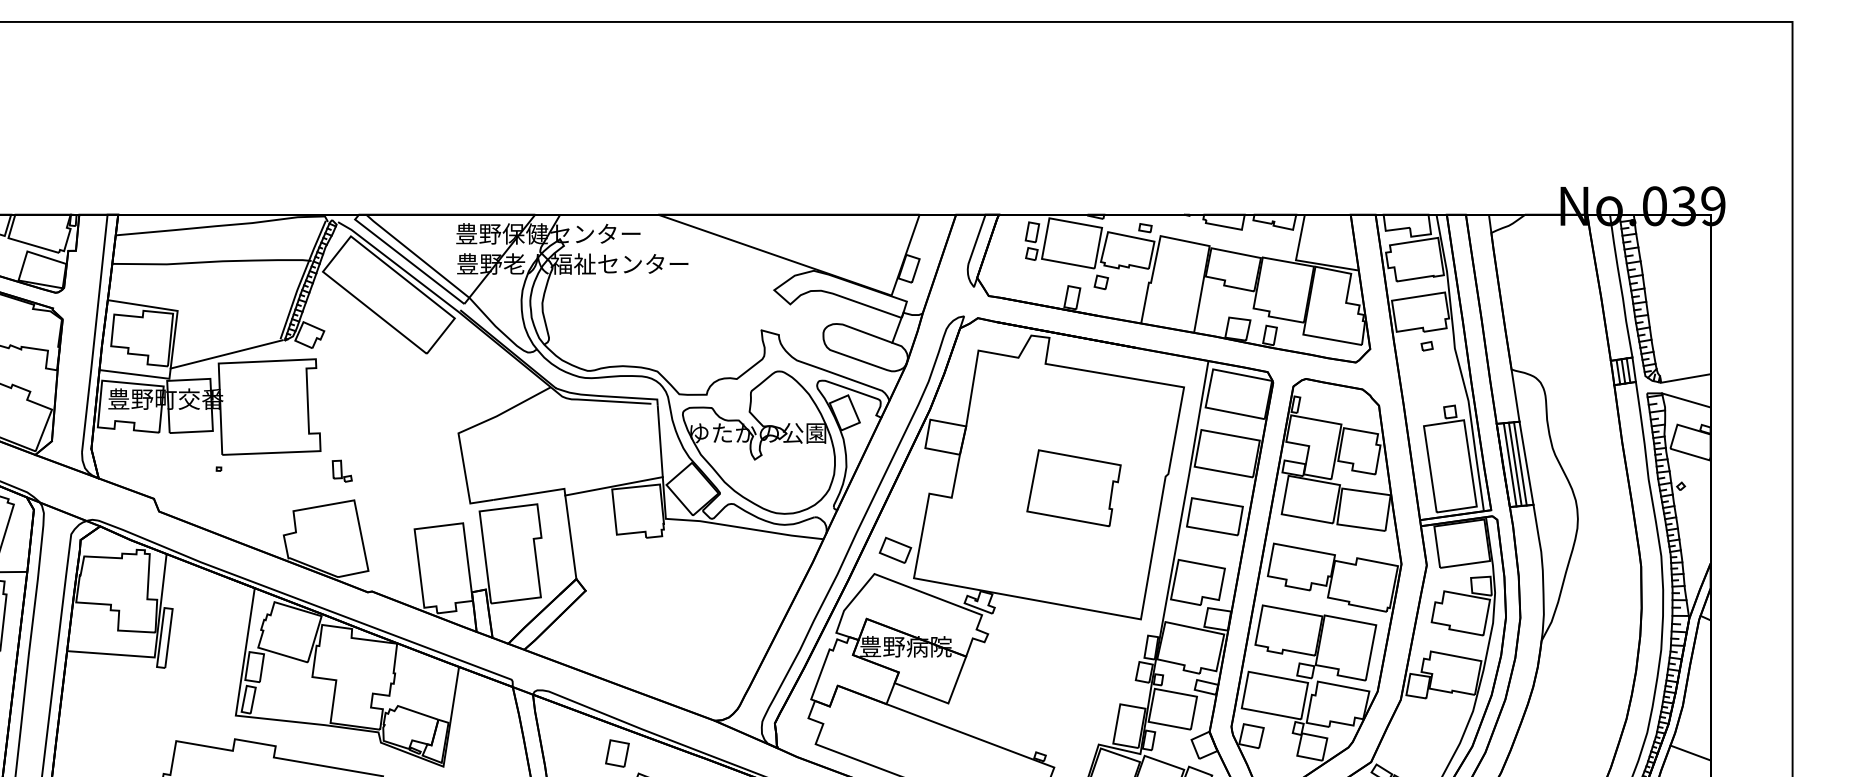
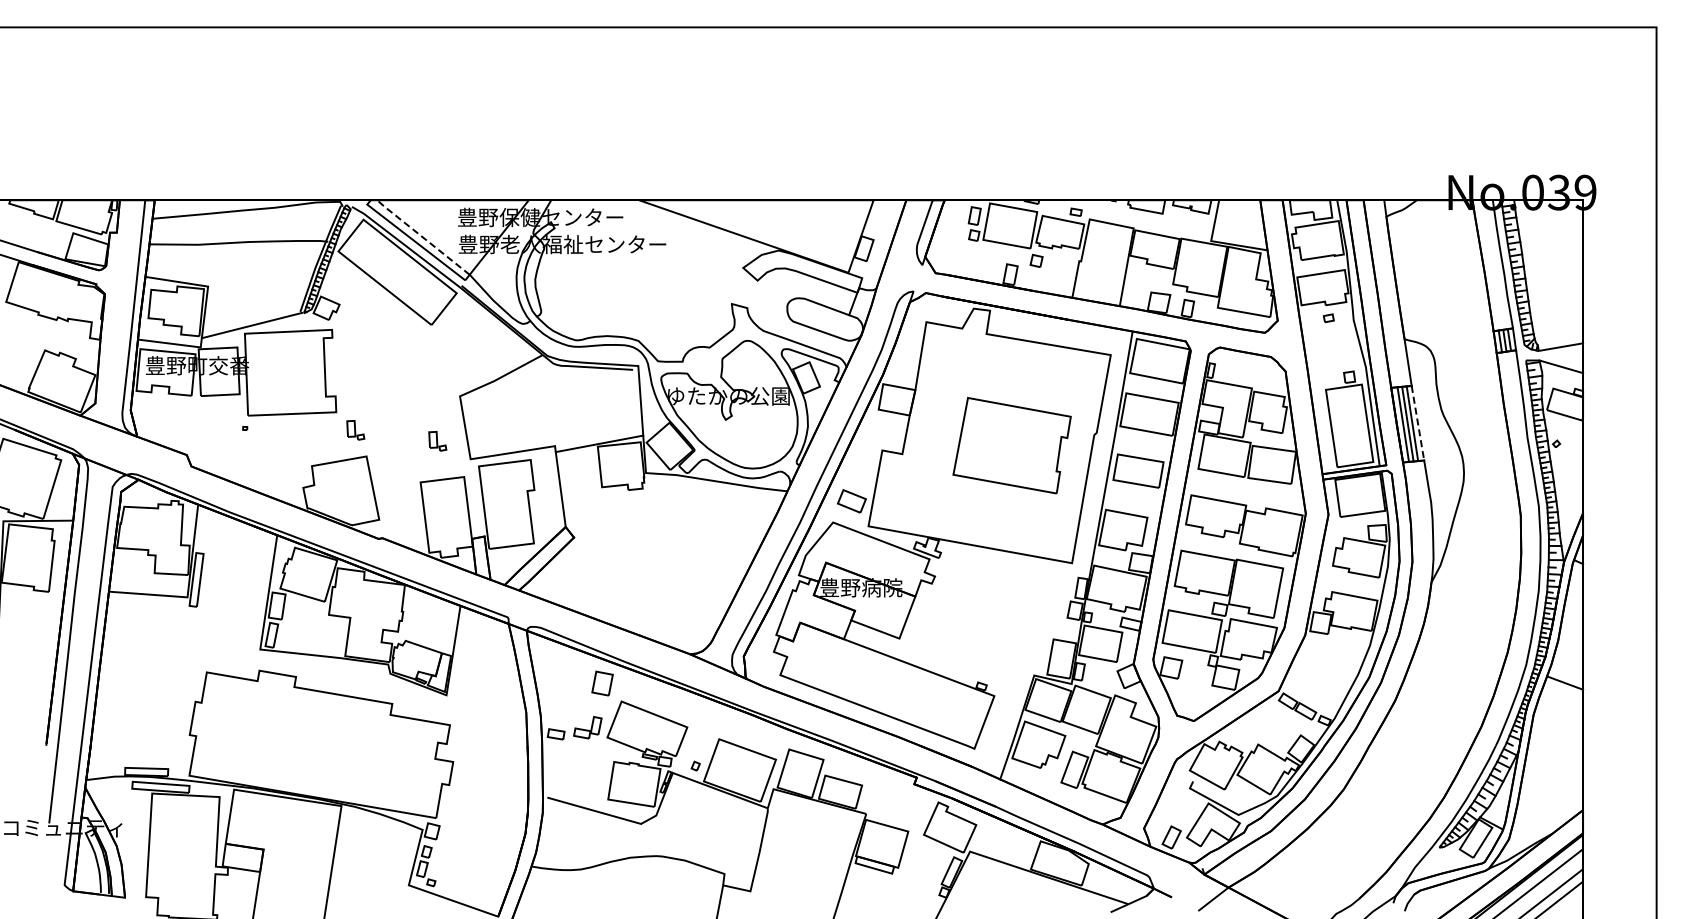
line: (416, 256) -> (422, 237), solid -> dashed
line: (1526, 463) -> (1417, 423), solid -> dashed
part: (433, 483) -> (437, 441), added
part: (1073, 488) -> (1011, 445), size x1.4

